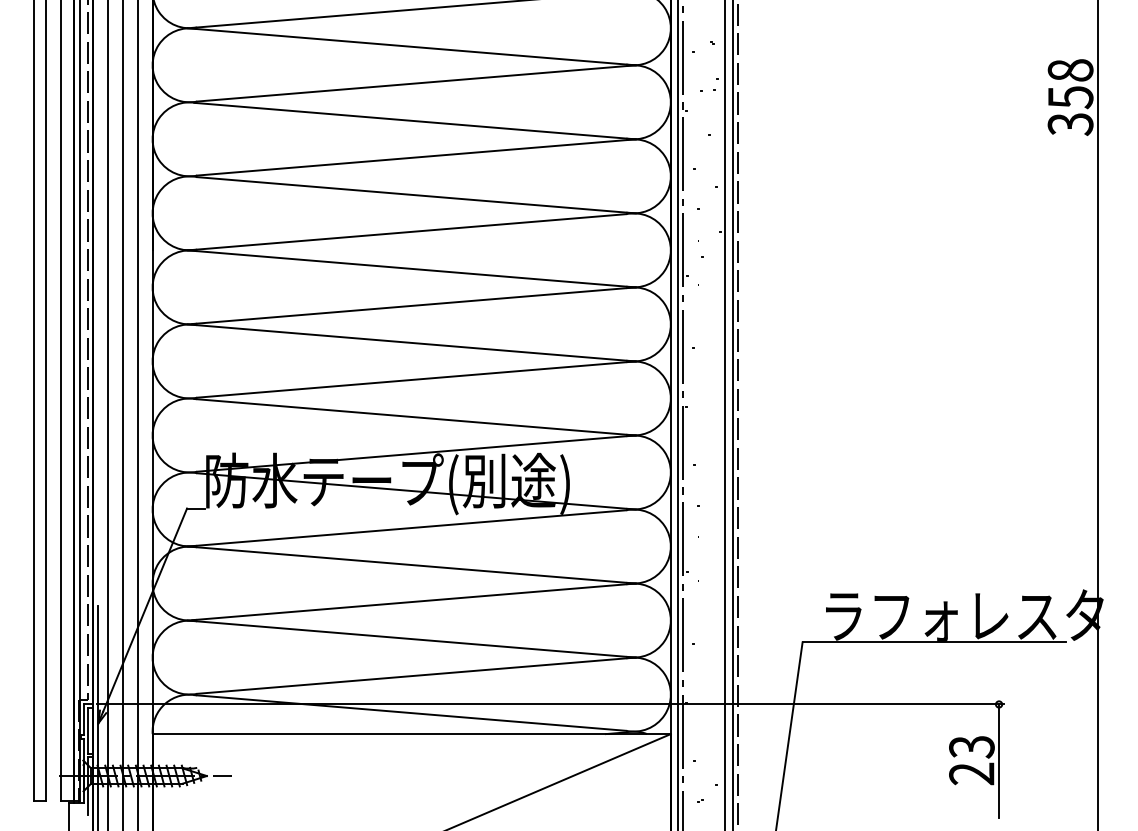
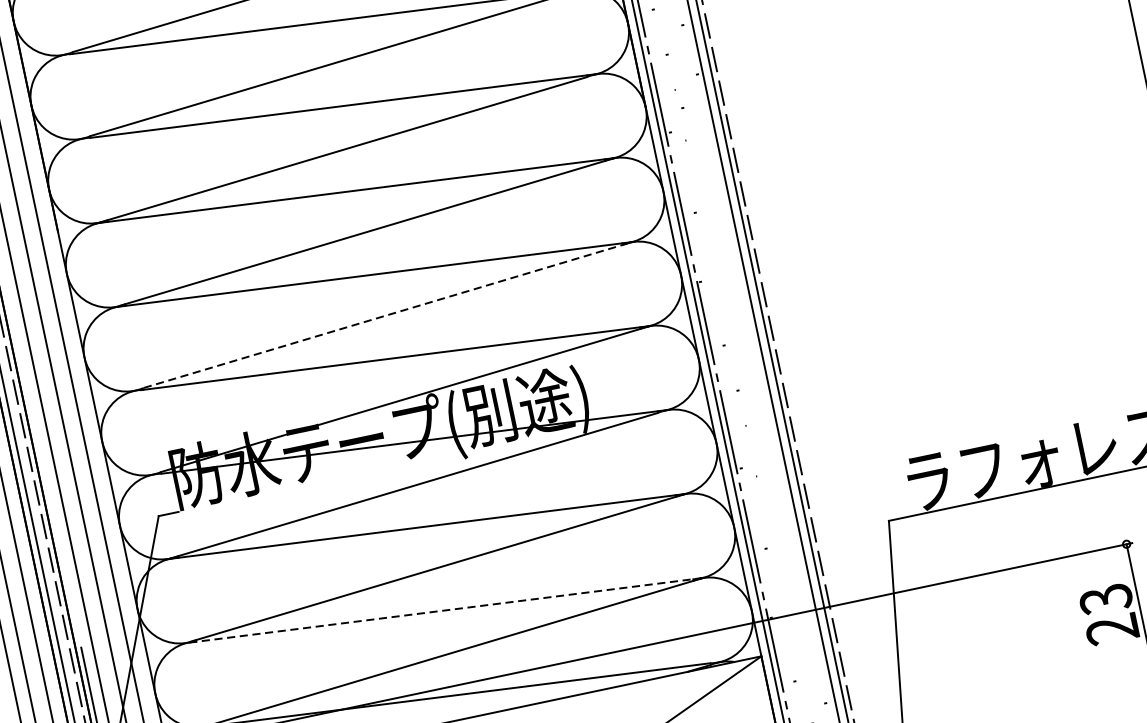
line: (416, 379) -> (388, 314), solid -> dashed
line: (411, 639) -> (444, 611), solid -> dashed

